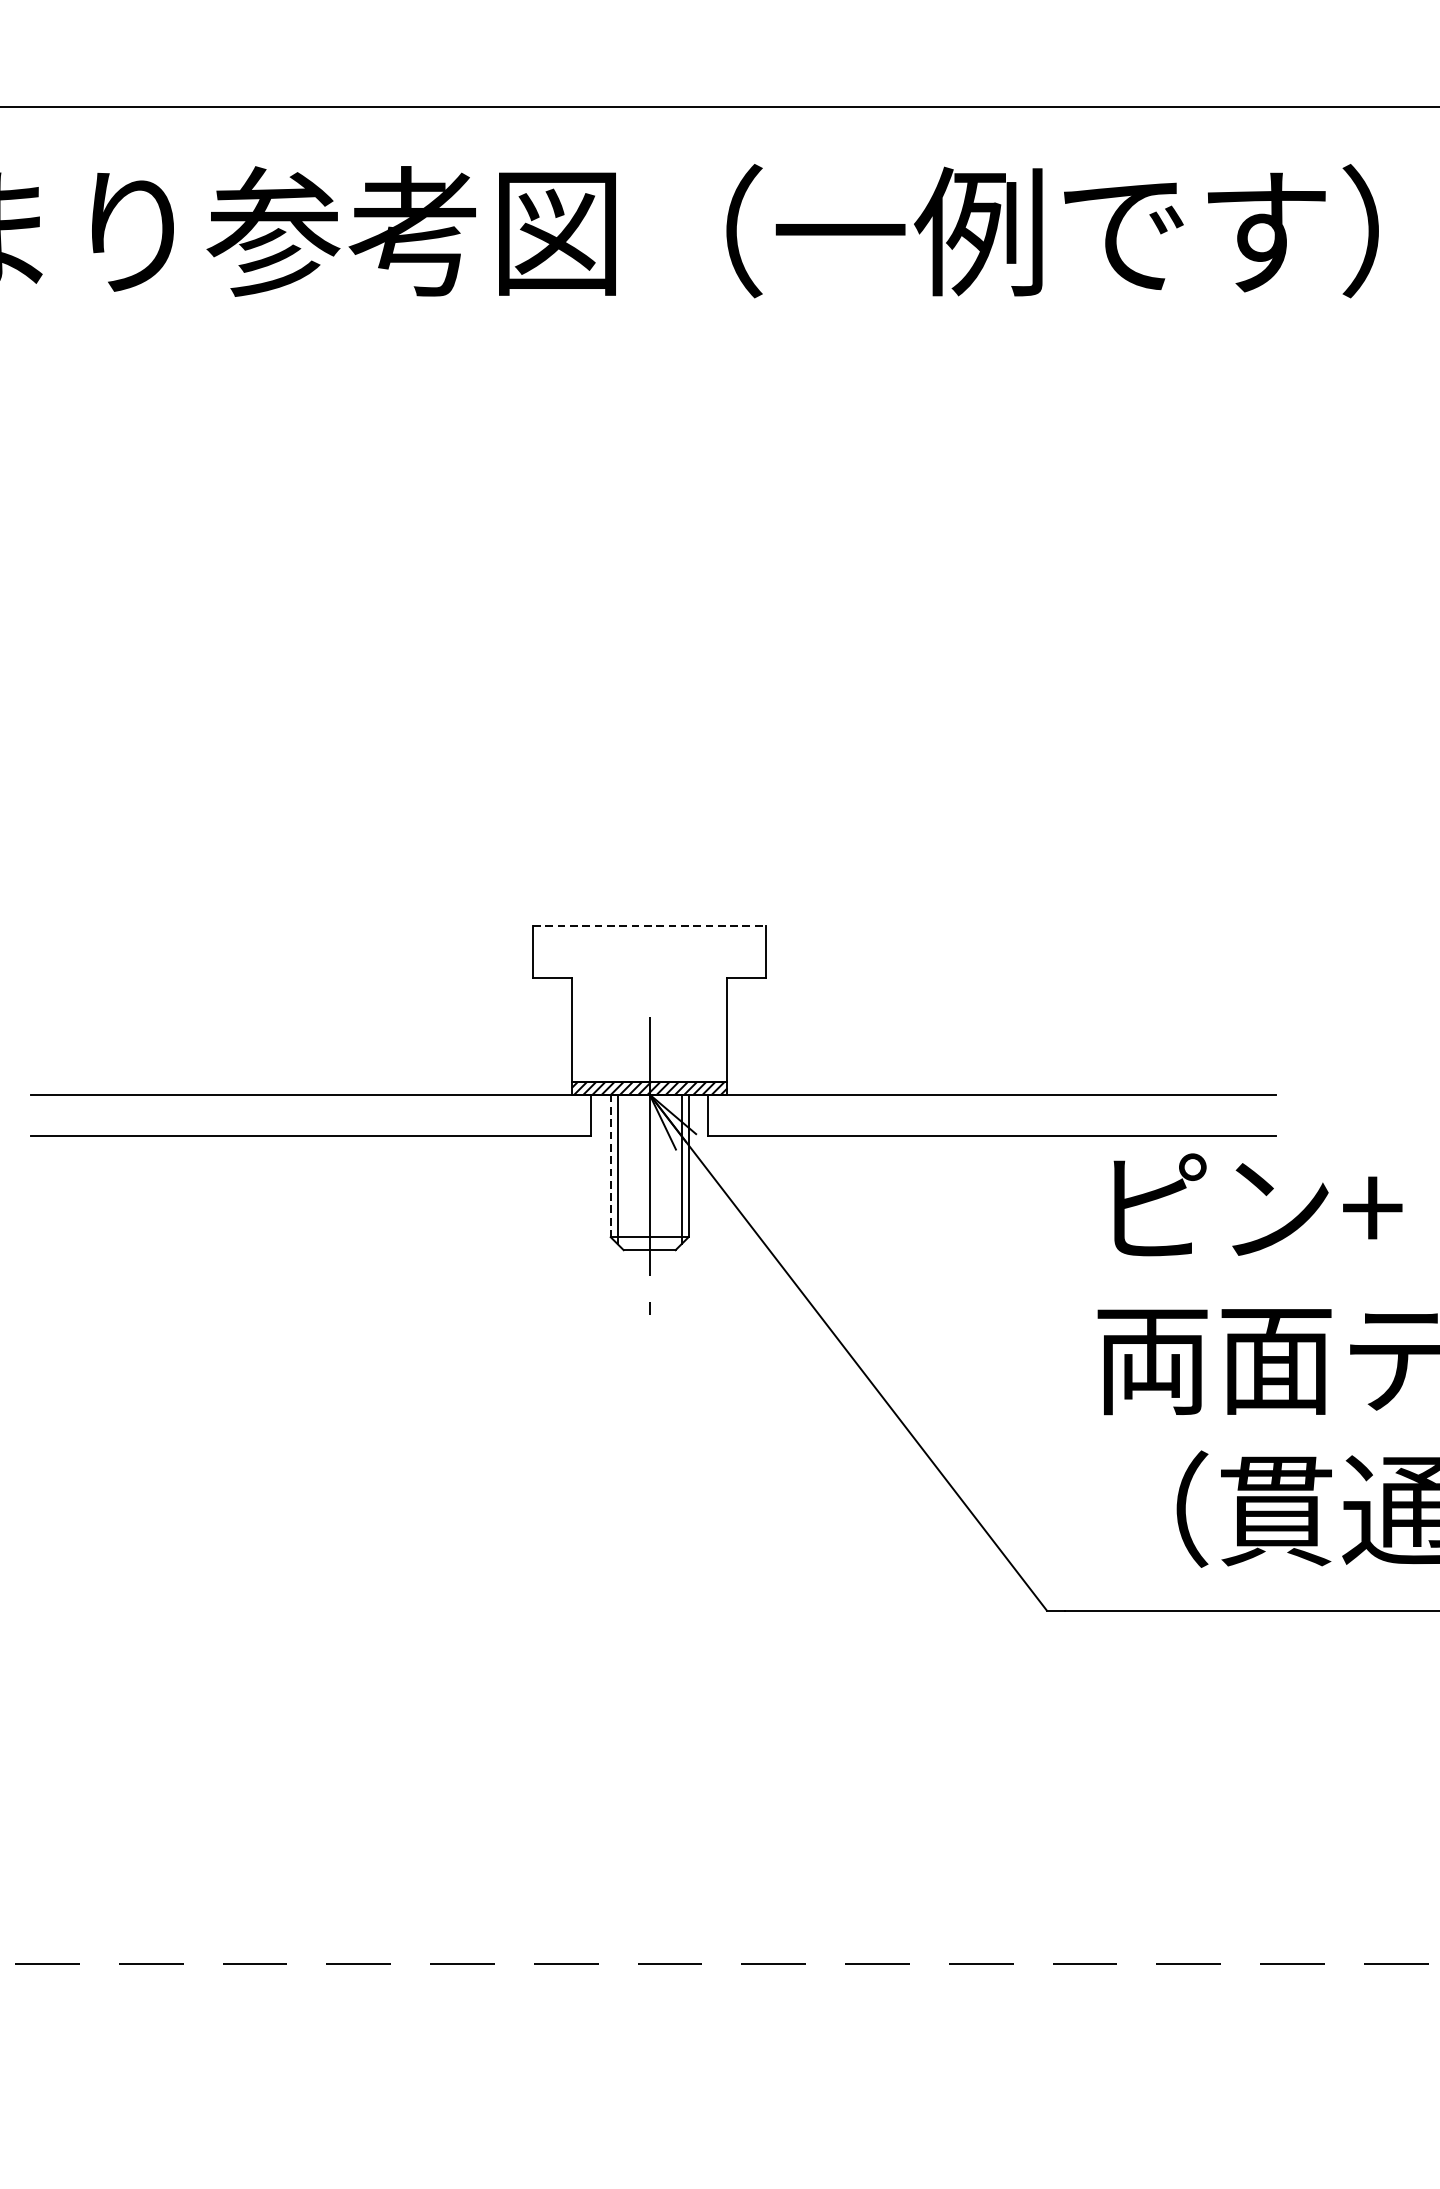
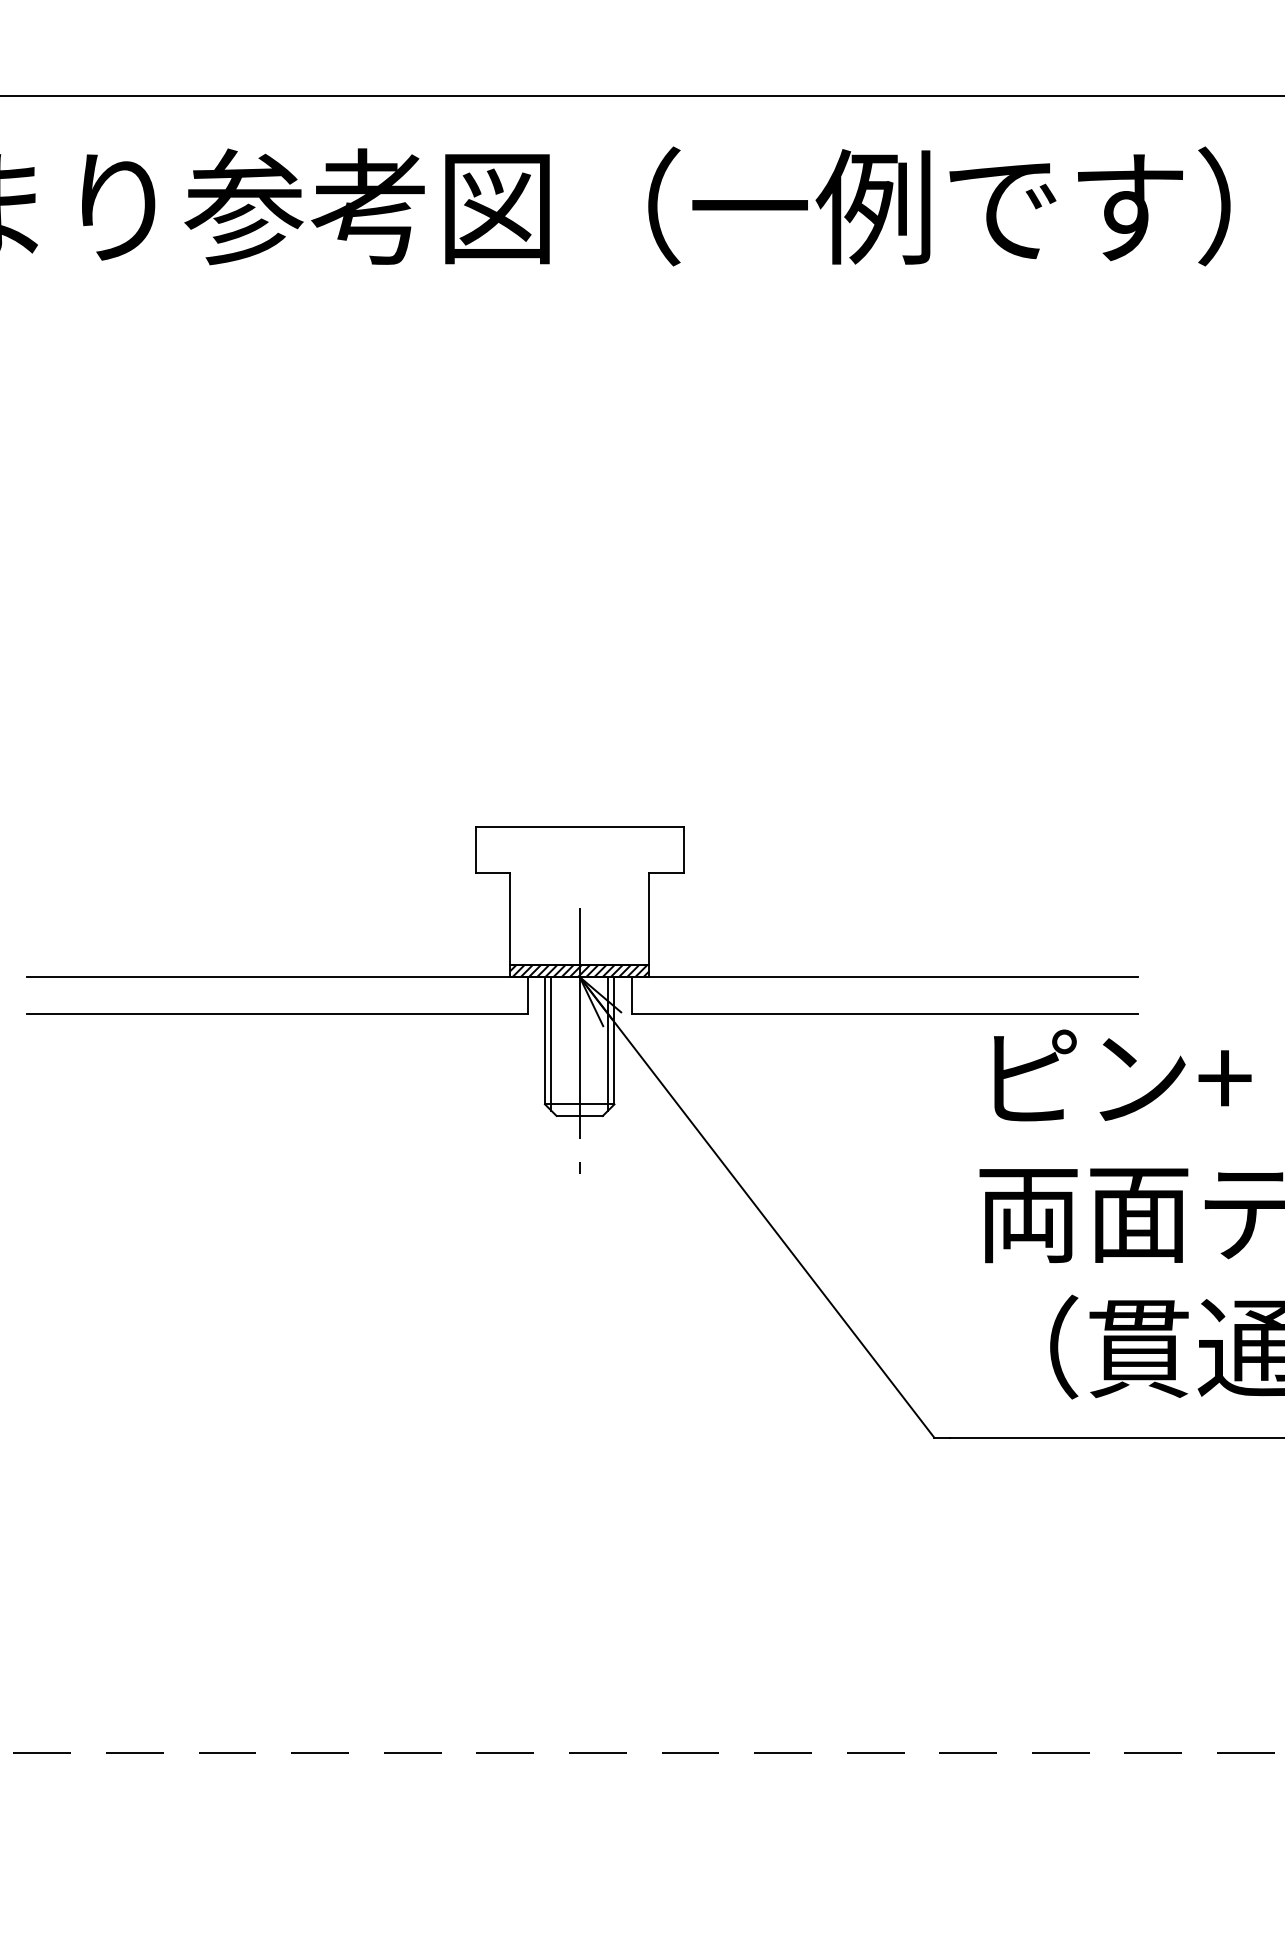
line: (650, 925) -> (580, 826), dashed -> solid
line: (611, 1165) -> (545, 1040), dashed -> solid

